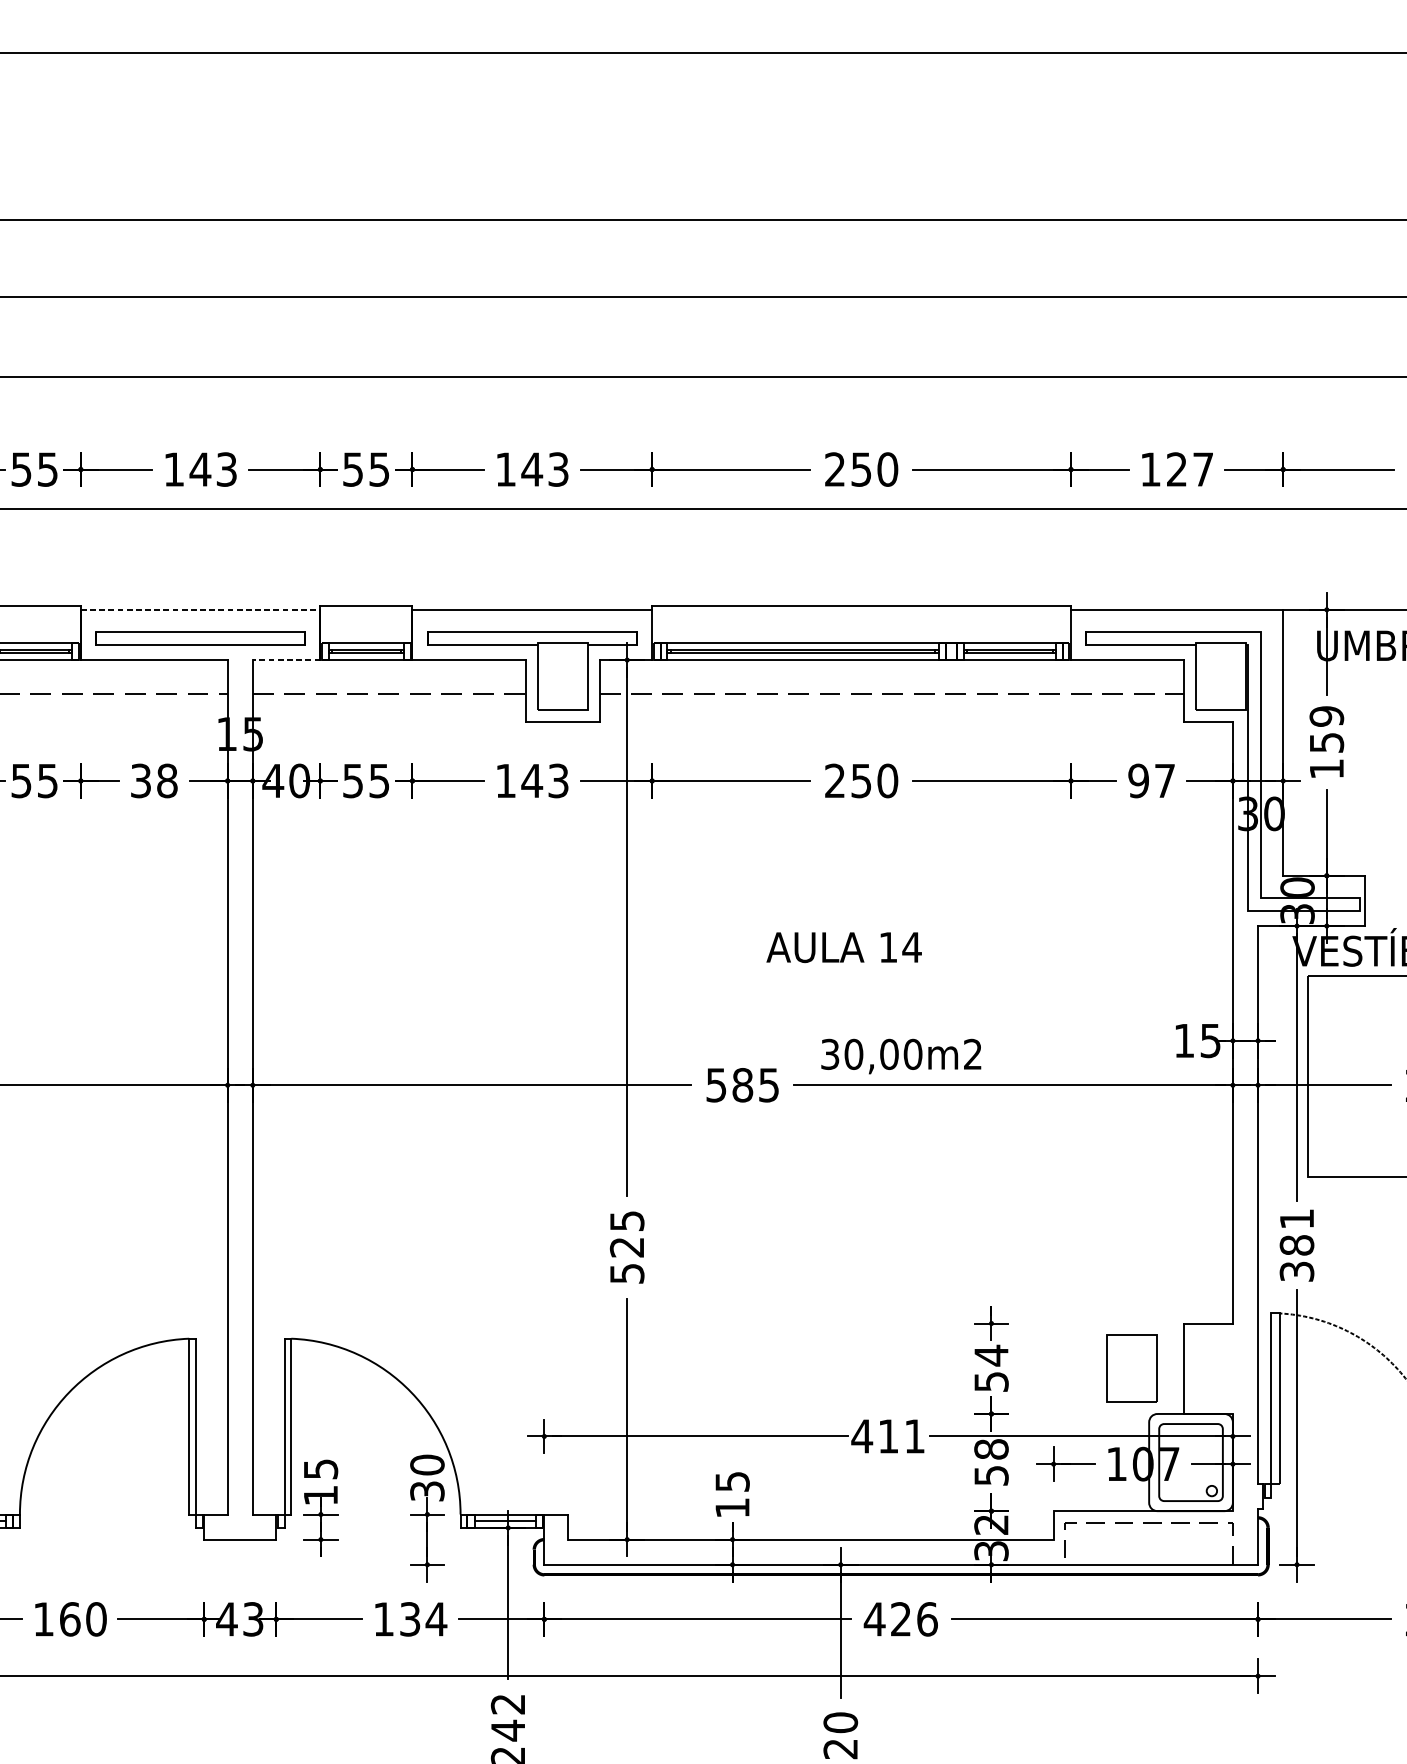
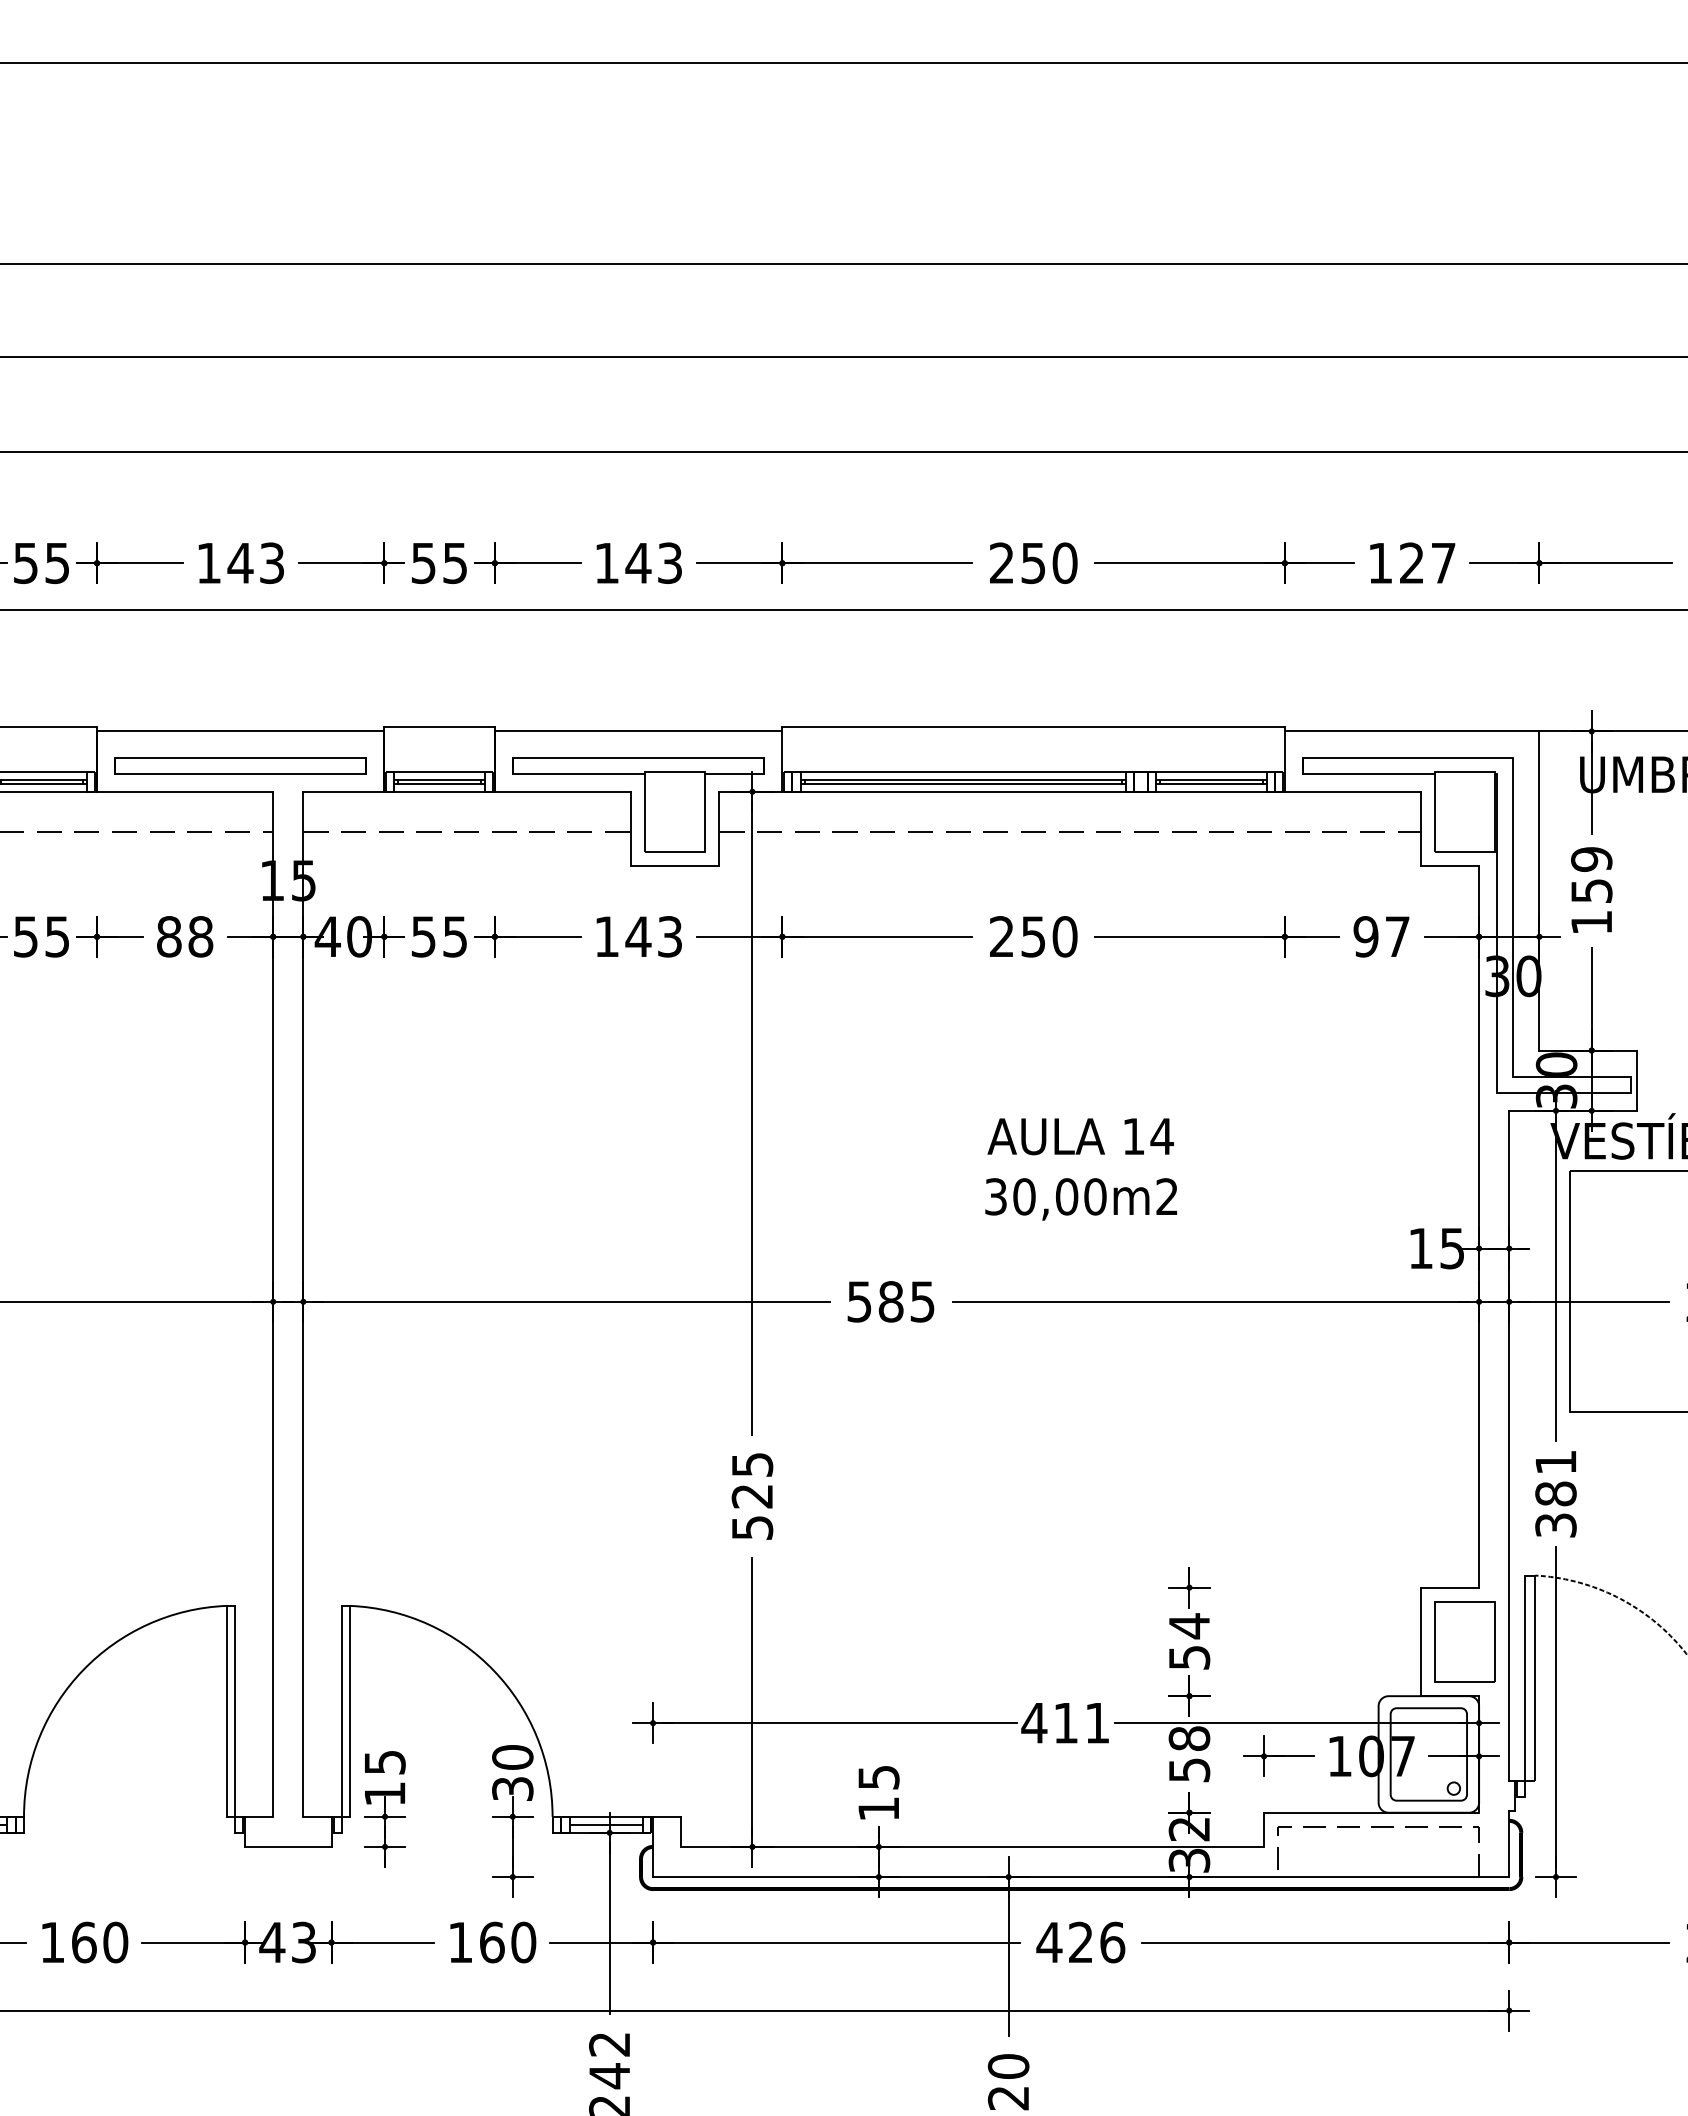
line: (200, 609) -> (240, 731), dashed -> solid
line: (286, 659) -> (343, 791), dashed -> solid
text: (141, 780) -> (169, 936), 38 -> 88
text: (843, 947) -> (1080, 1136), moved
text: (901, 1056) -> (1081, 1199), moved
part: (1131, 1368) -> (1464, 1641), moved
text: (423, 1619) -> (508, 1942), 134 -> 160

